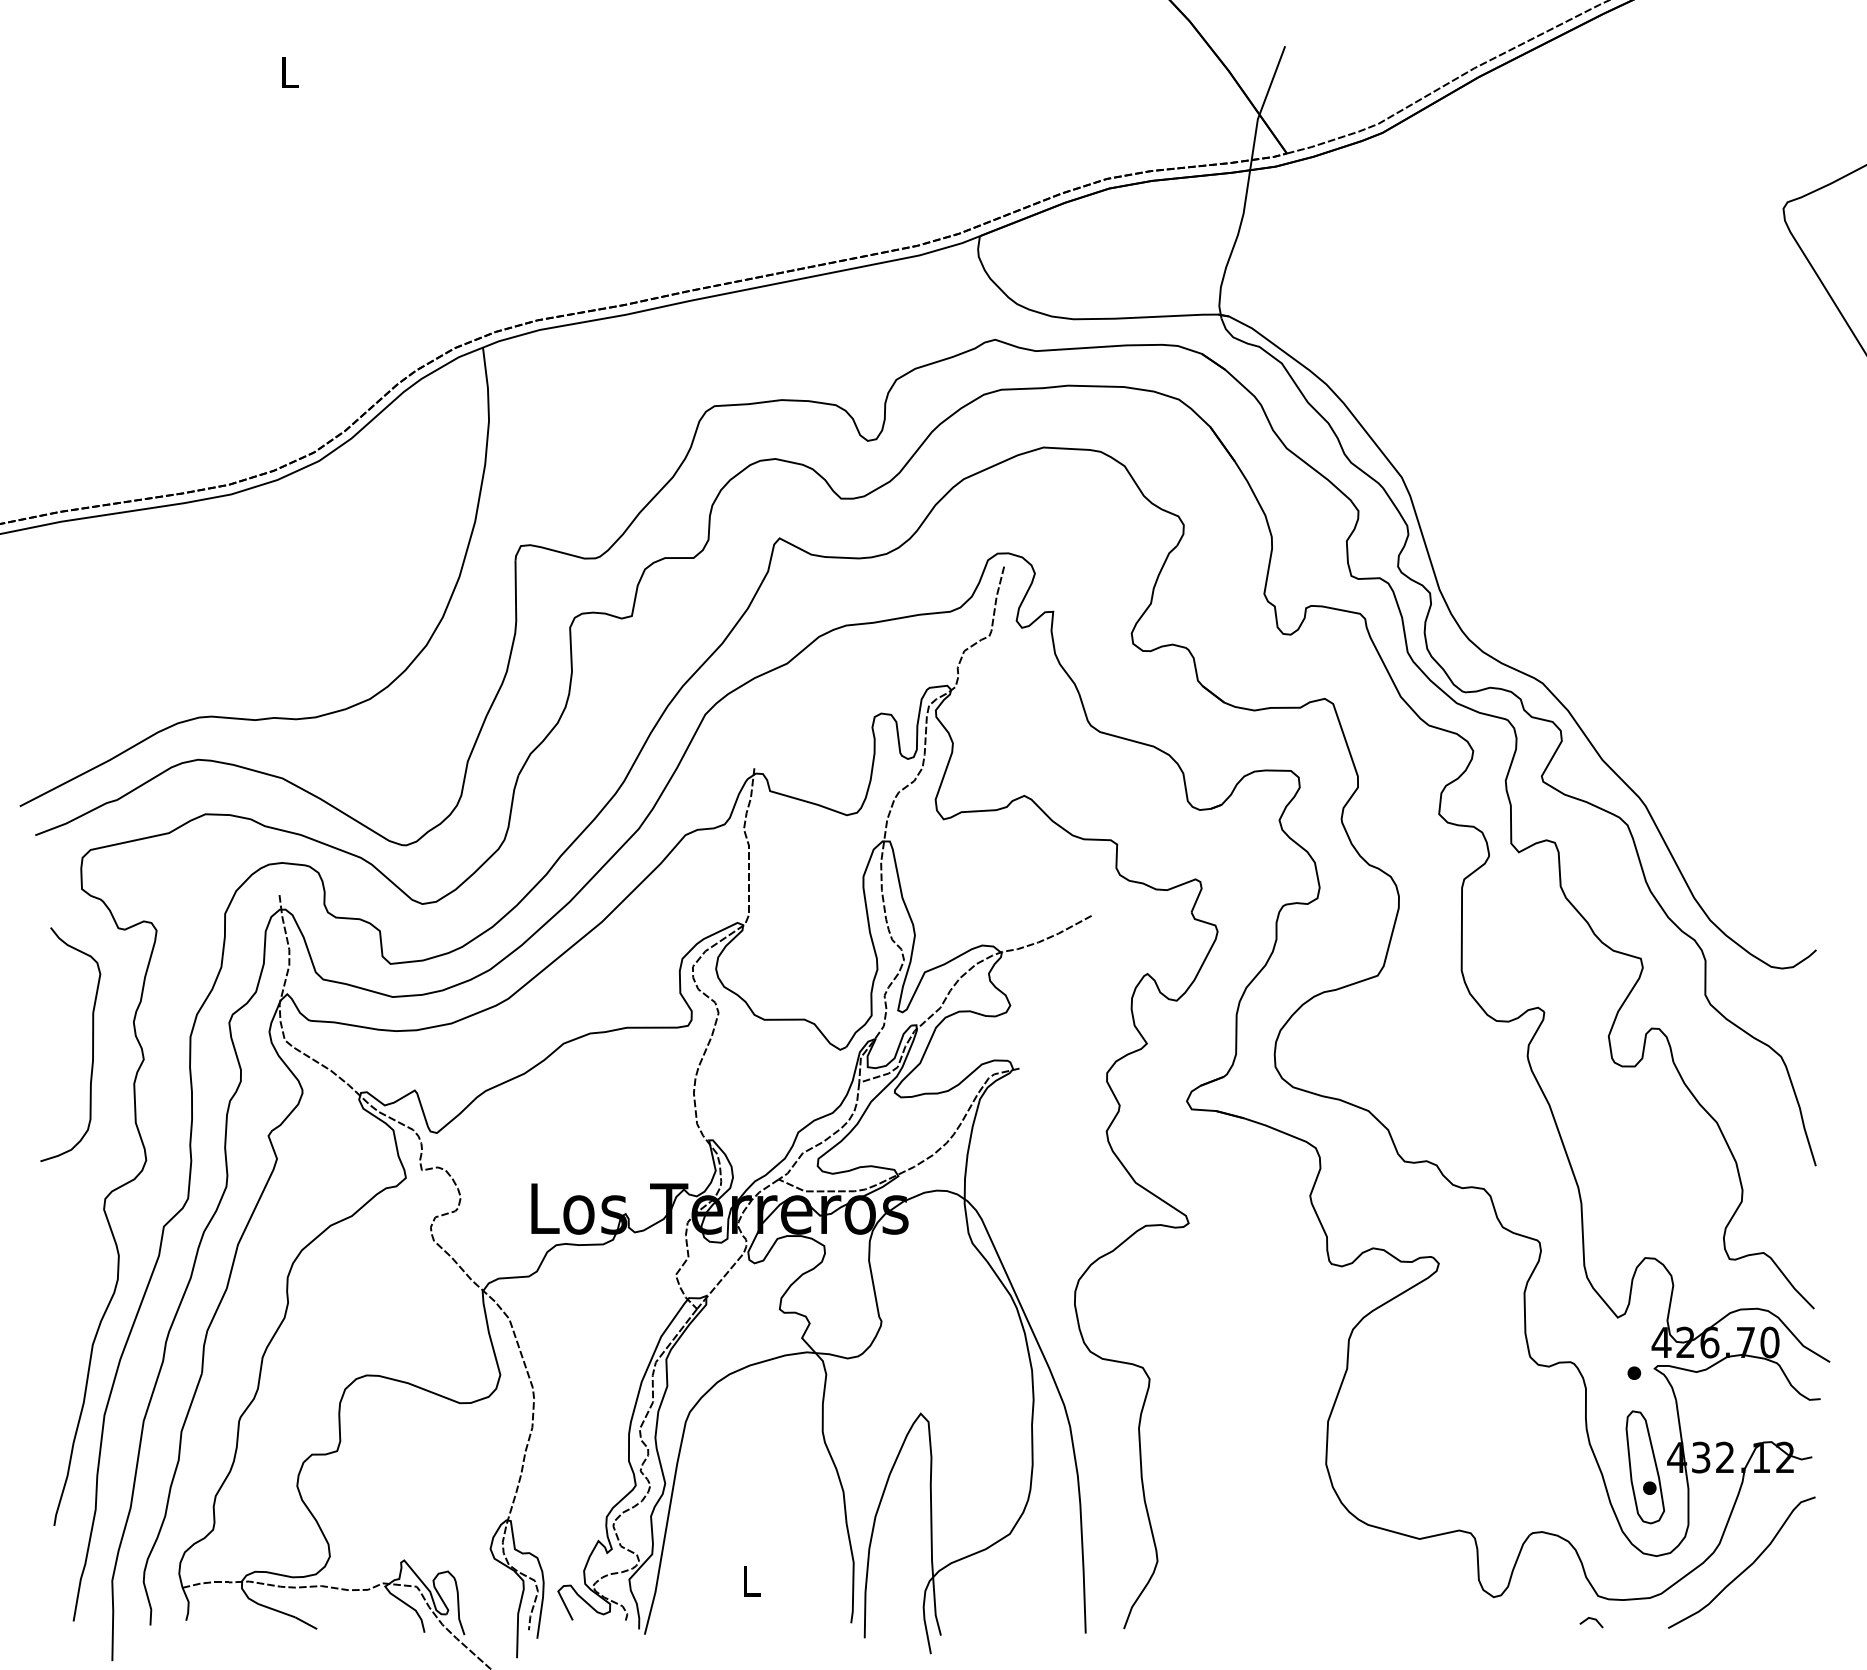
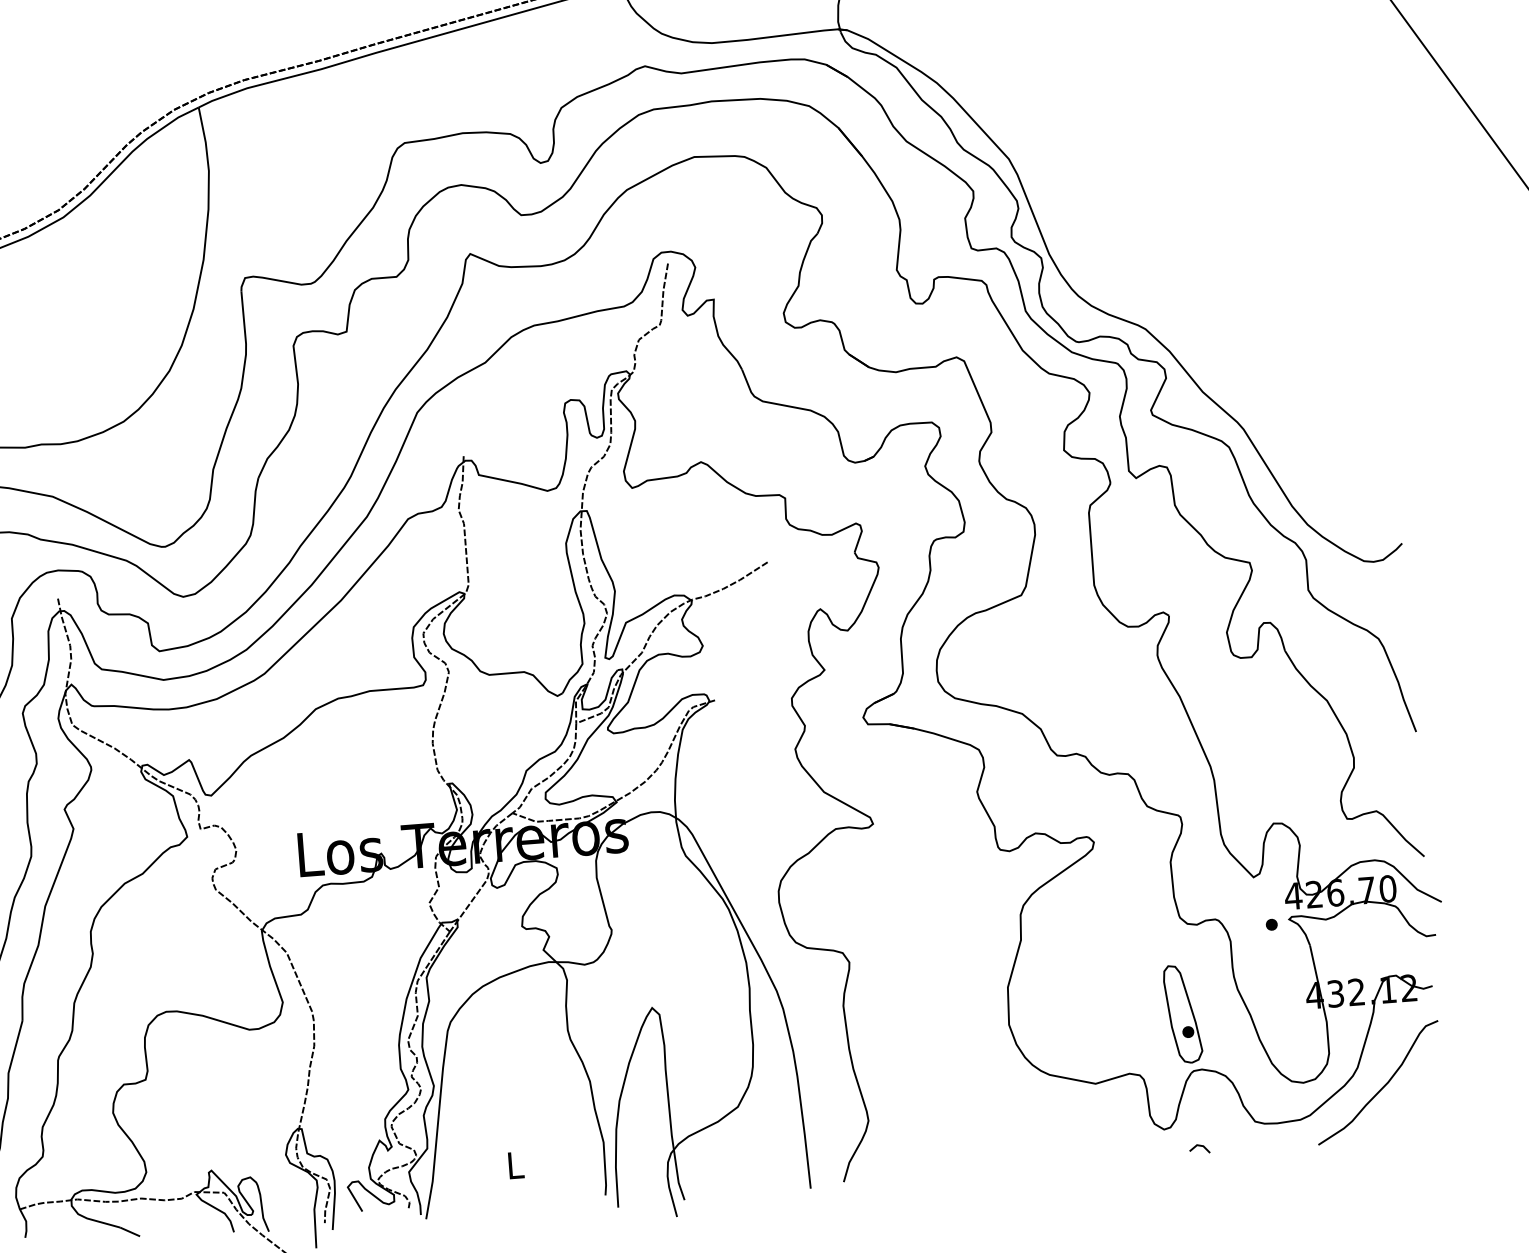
part: (1645, 1467) -> (1183, 1014), moved
line: (1591, 1619) -> (1199, 1146), moved

